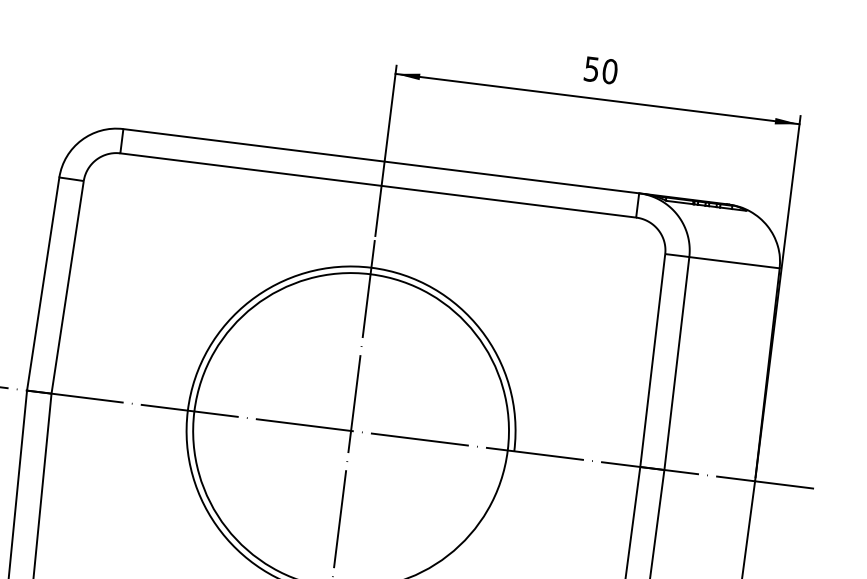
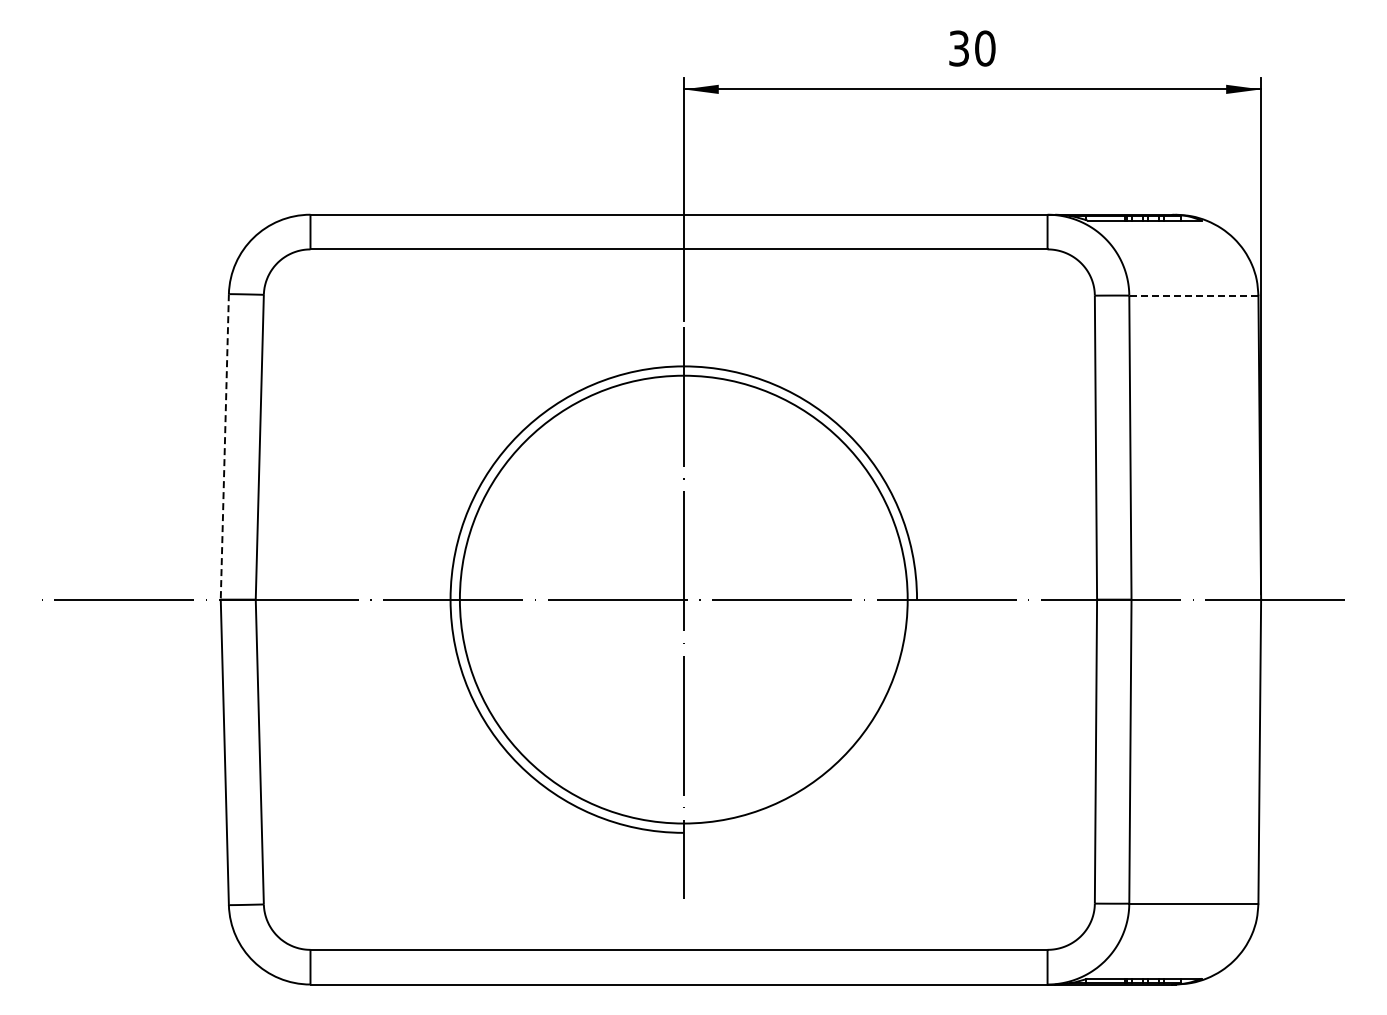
text: (591, 69) -> (958, 48), 50 -> 30
line: (734, 262) -> (1193, 295), solid -> dashed
line: (43, 283) -> (224, 446), solid -> dashed

